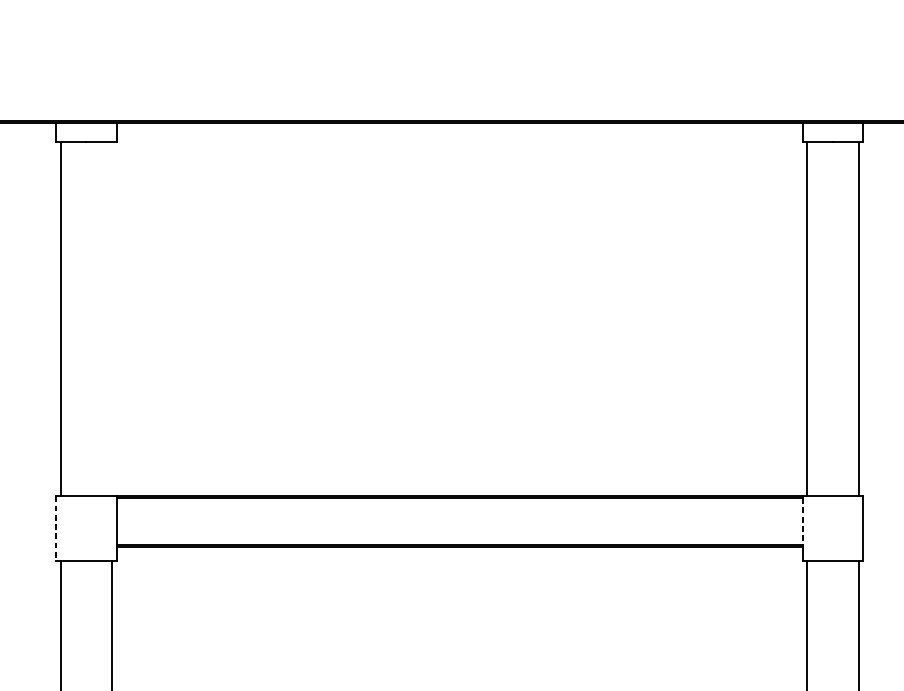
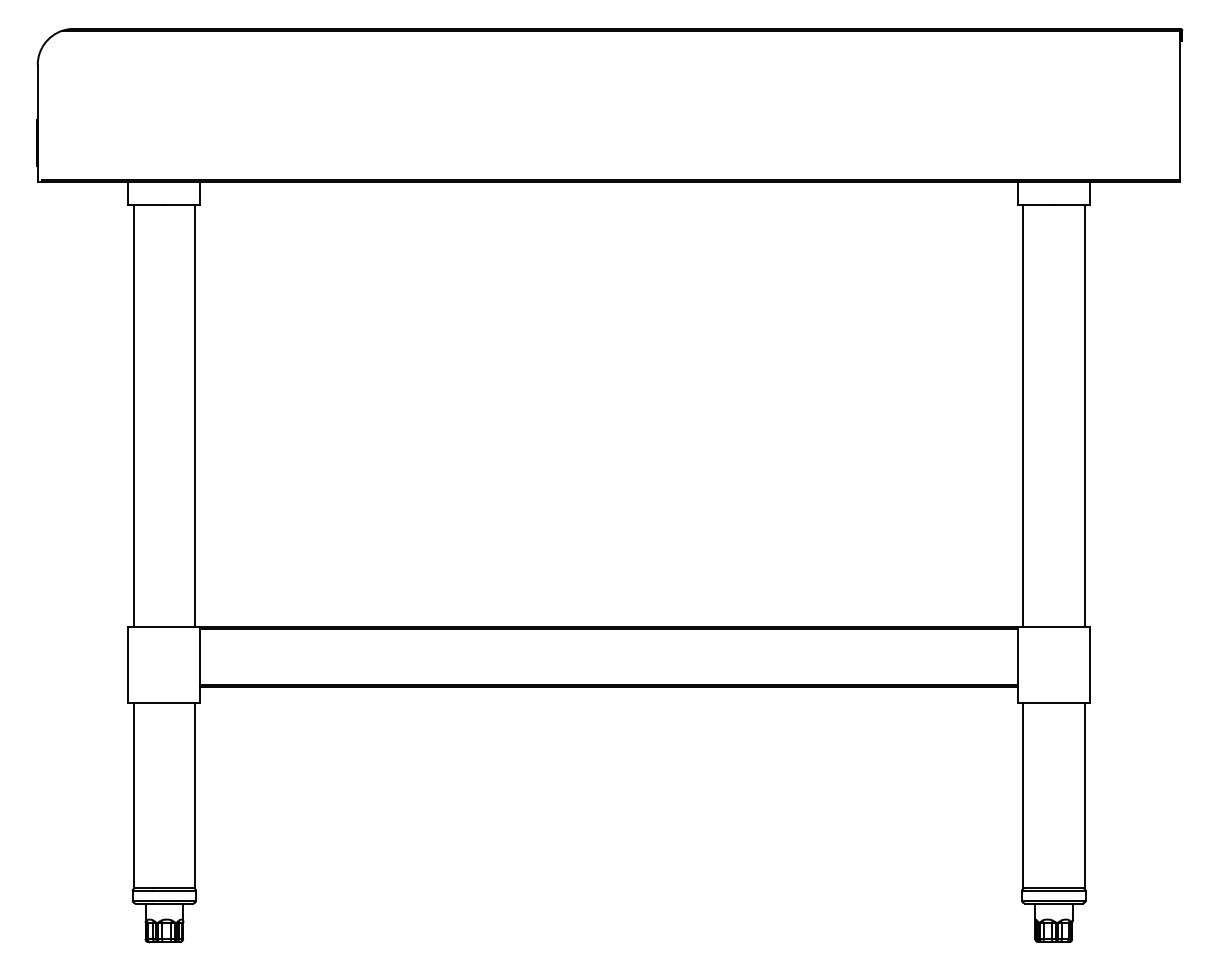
line: (112, 319) -> (195, 415), added
line: (802, 521) -> (1017, 656), dashed -> solid
line: (56, 528) -> (128, 665), dashed -> solid

